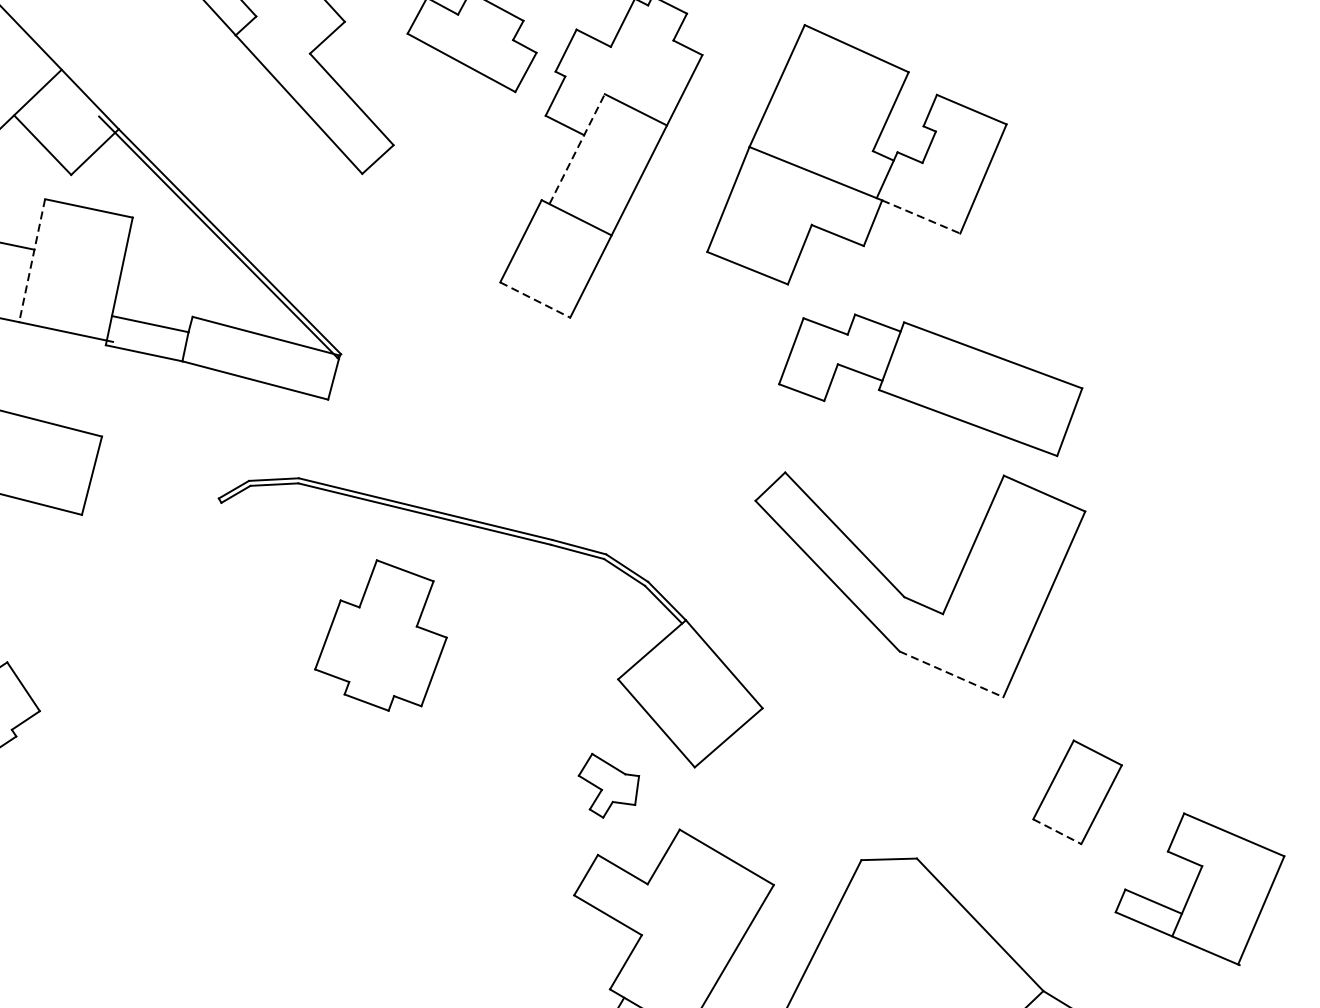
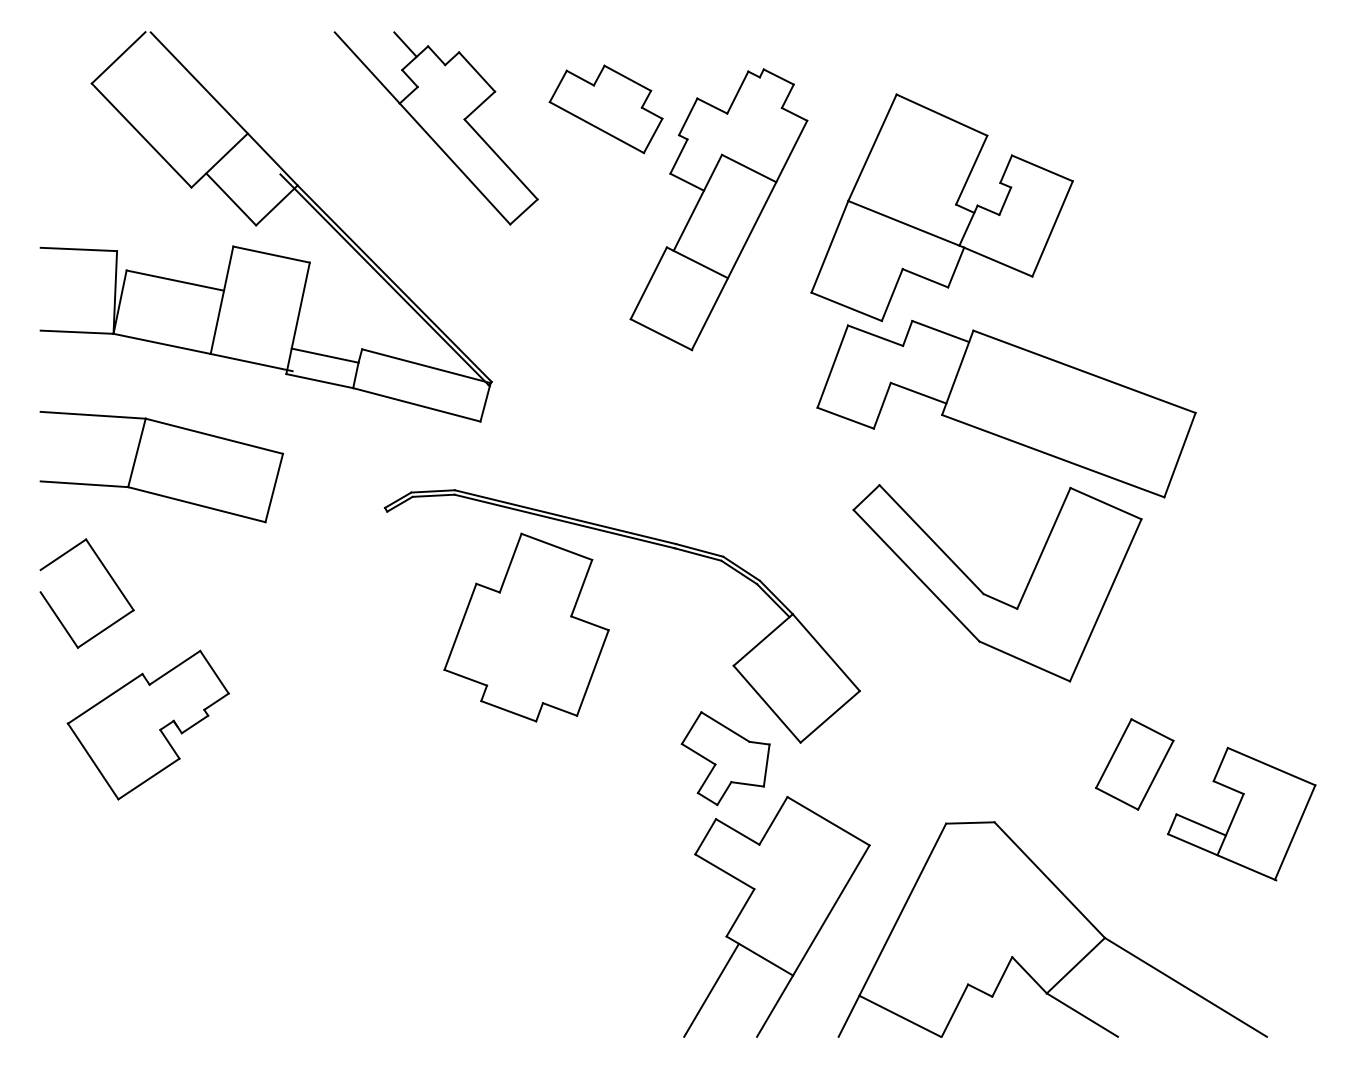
line: (576, 148) -> (697, 202), dashed -> solid
line: (921, 217) -> (998, 262), dashed -> solid
line: (32, 260) -> (222, 300), dashed -> solid
line: (535, 299) -> (661, 334), dashed -> solid
part: (930, 384) -> (1006, 408), size x1.43
part: (380, 635) -> (526, 627), size x1.43
line: (951, 674) -> (1024, 661), dashed -> solid
part: (608, 785) -> (725, 758), size x1.67
line: (1057, 831) -> (1117, 798), dashed -> solid
part: (1199, 888) -> (1241, 813), moved

